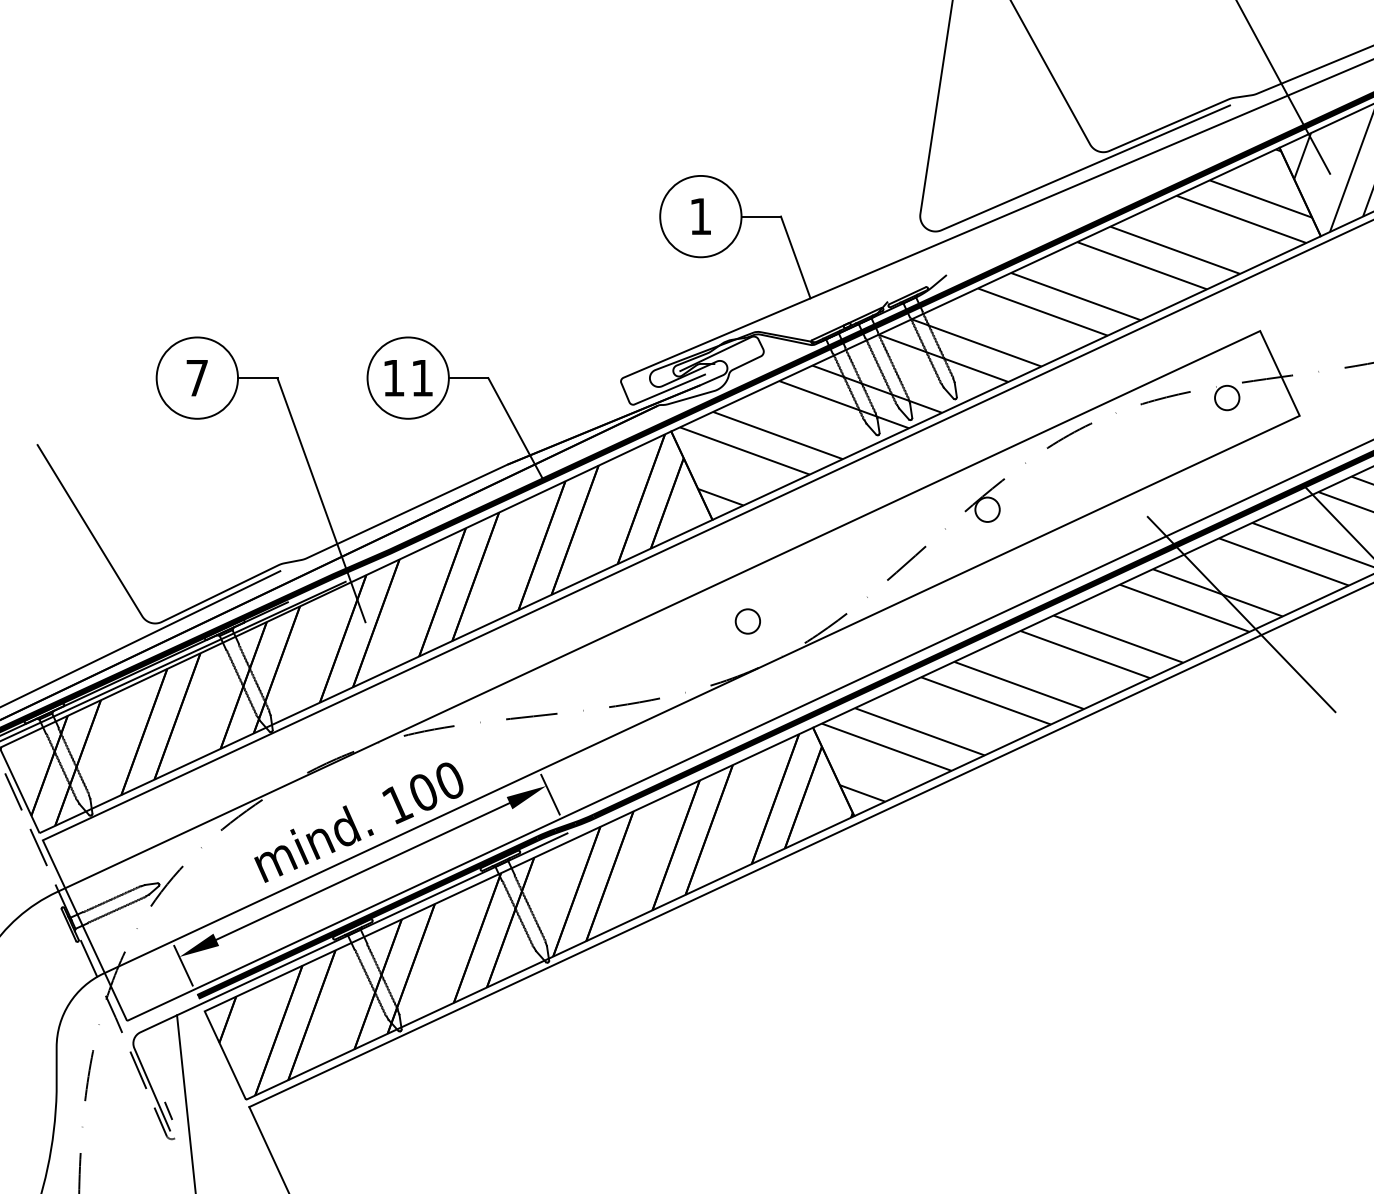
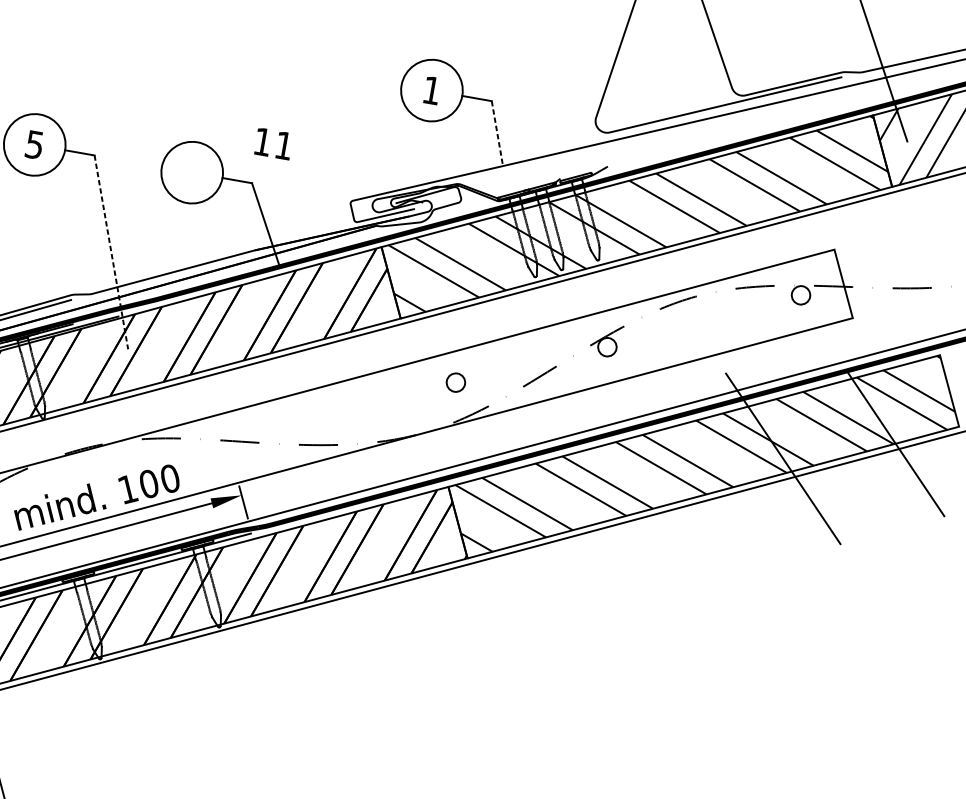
line: (795, 257) -> (497, 133), solid -> dashed
text: (196, 378) -> (34, 145), 7 -> 5
text: (408, 378) -> (273, 144), moved
line: (321, 500) -> (111, 252), solid -> dashed
circle: (747, 621) -> (455, 382), moved

